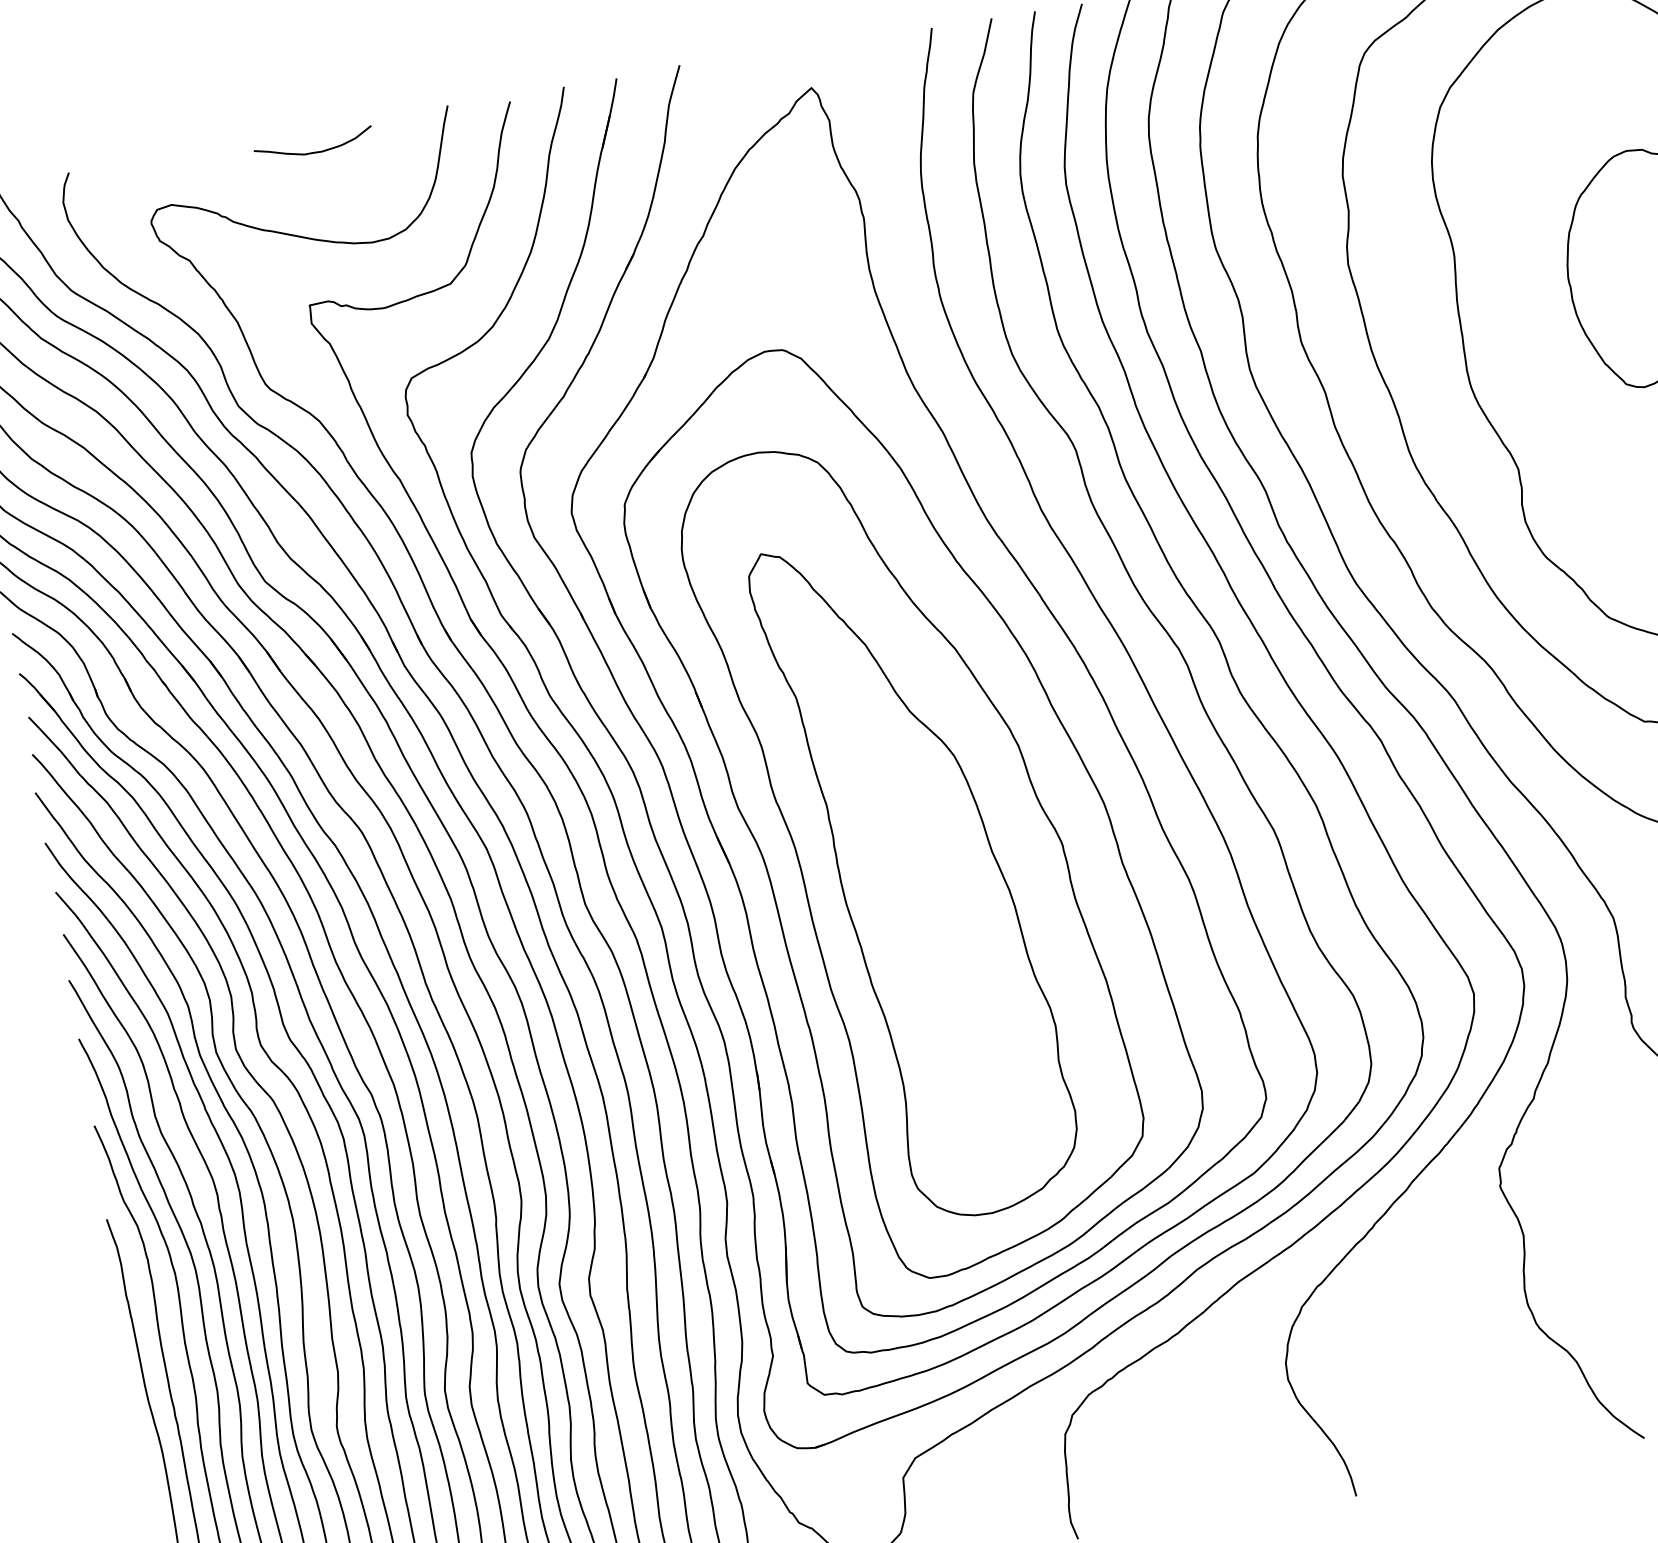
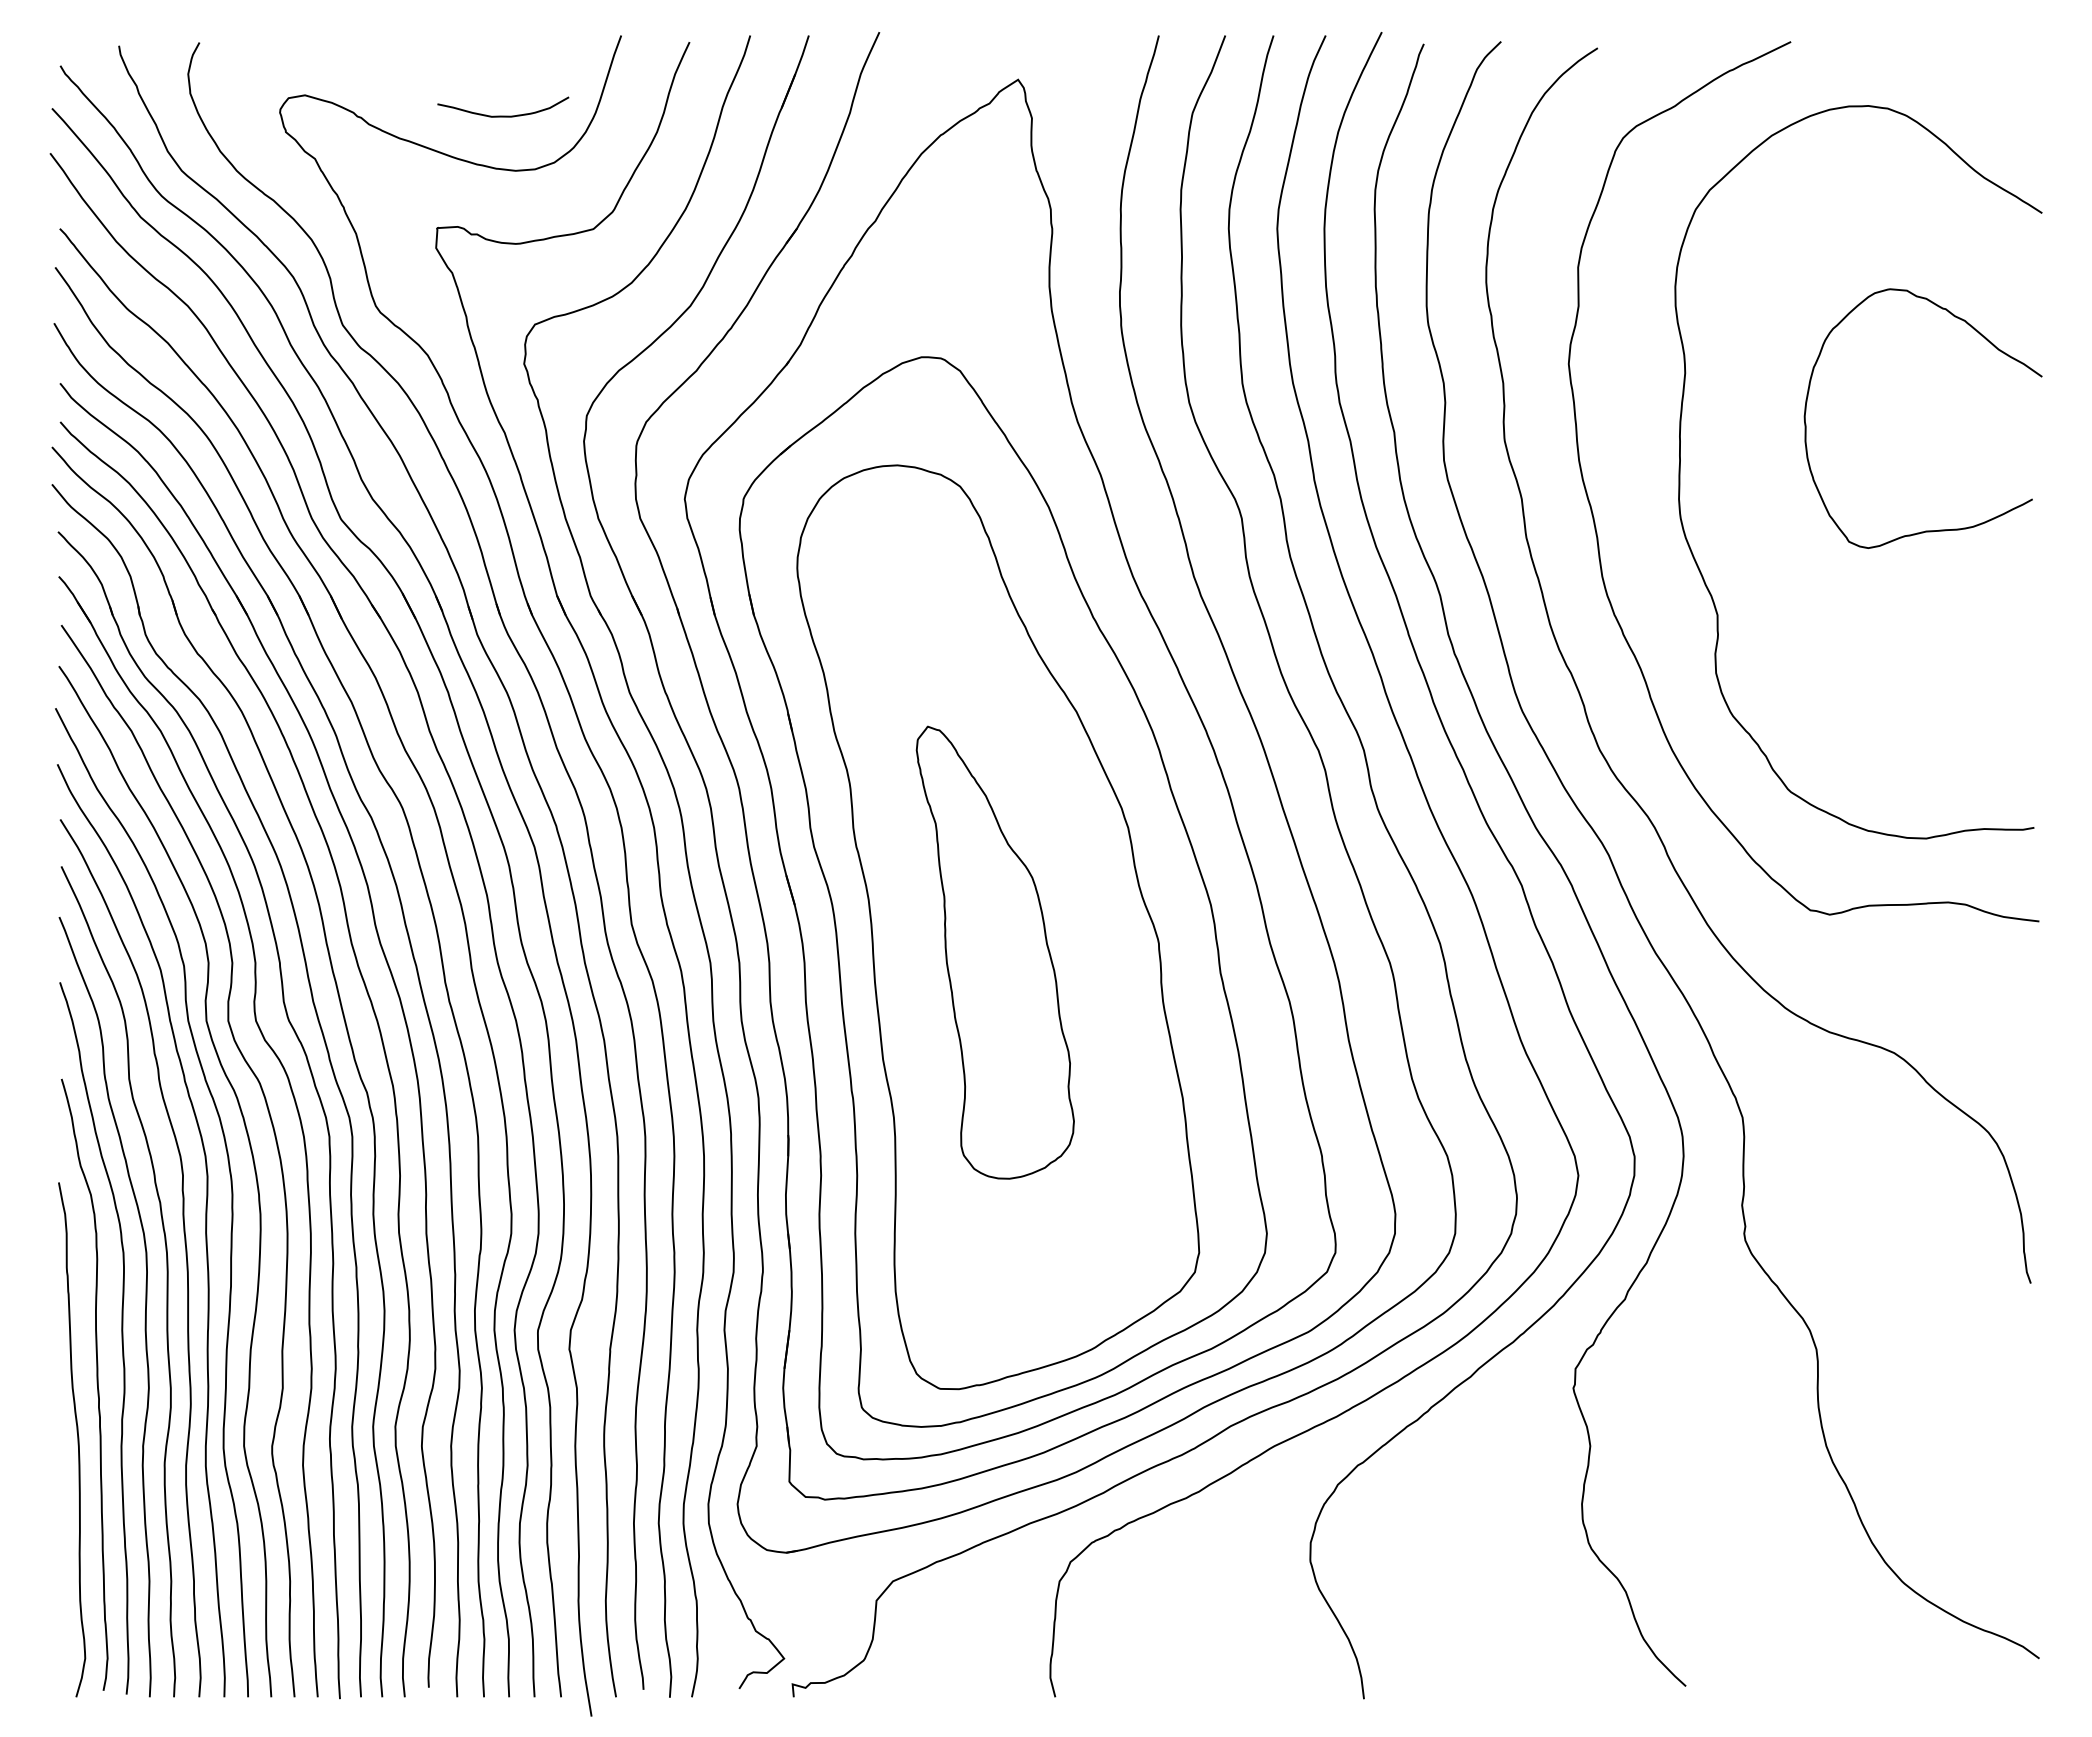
curve: (314, 151) -> (503, 115), moved
part: (916, 877) -> (995, 952), size x0.6

